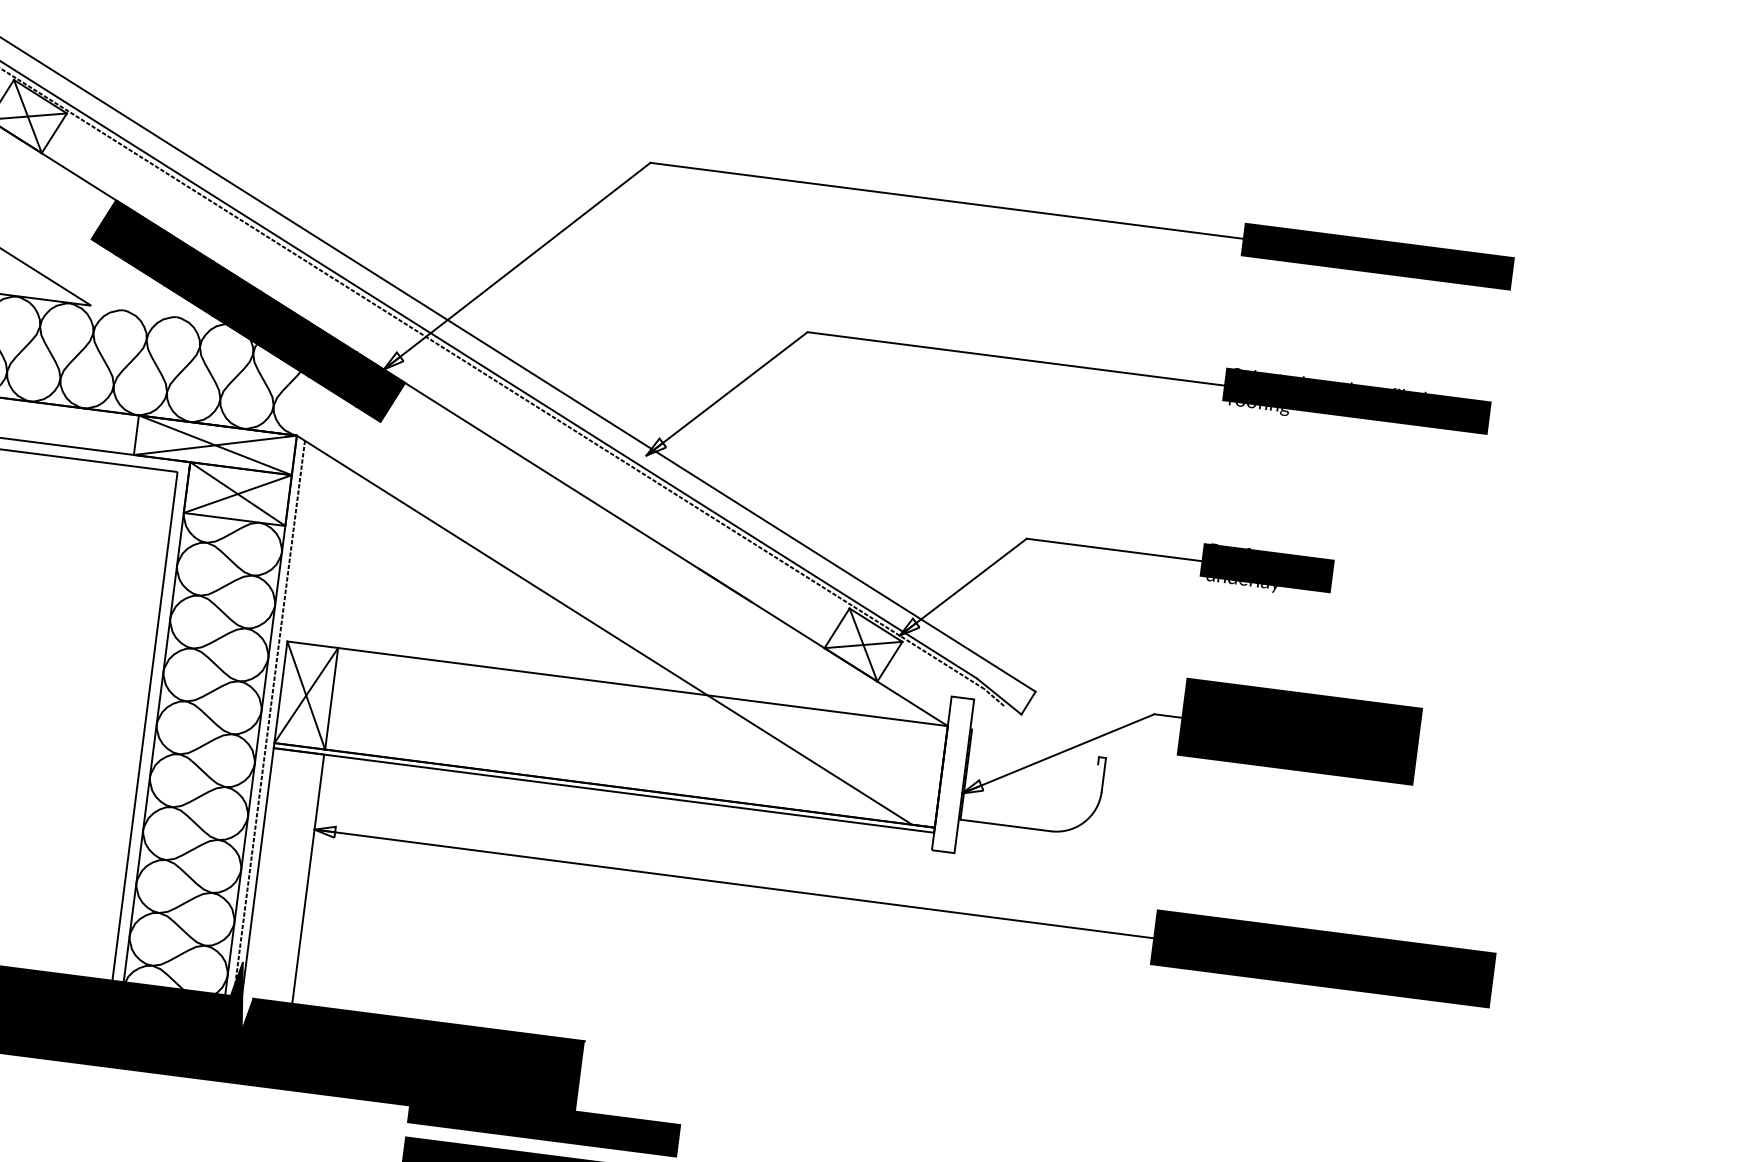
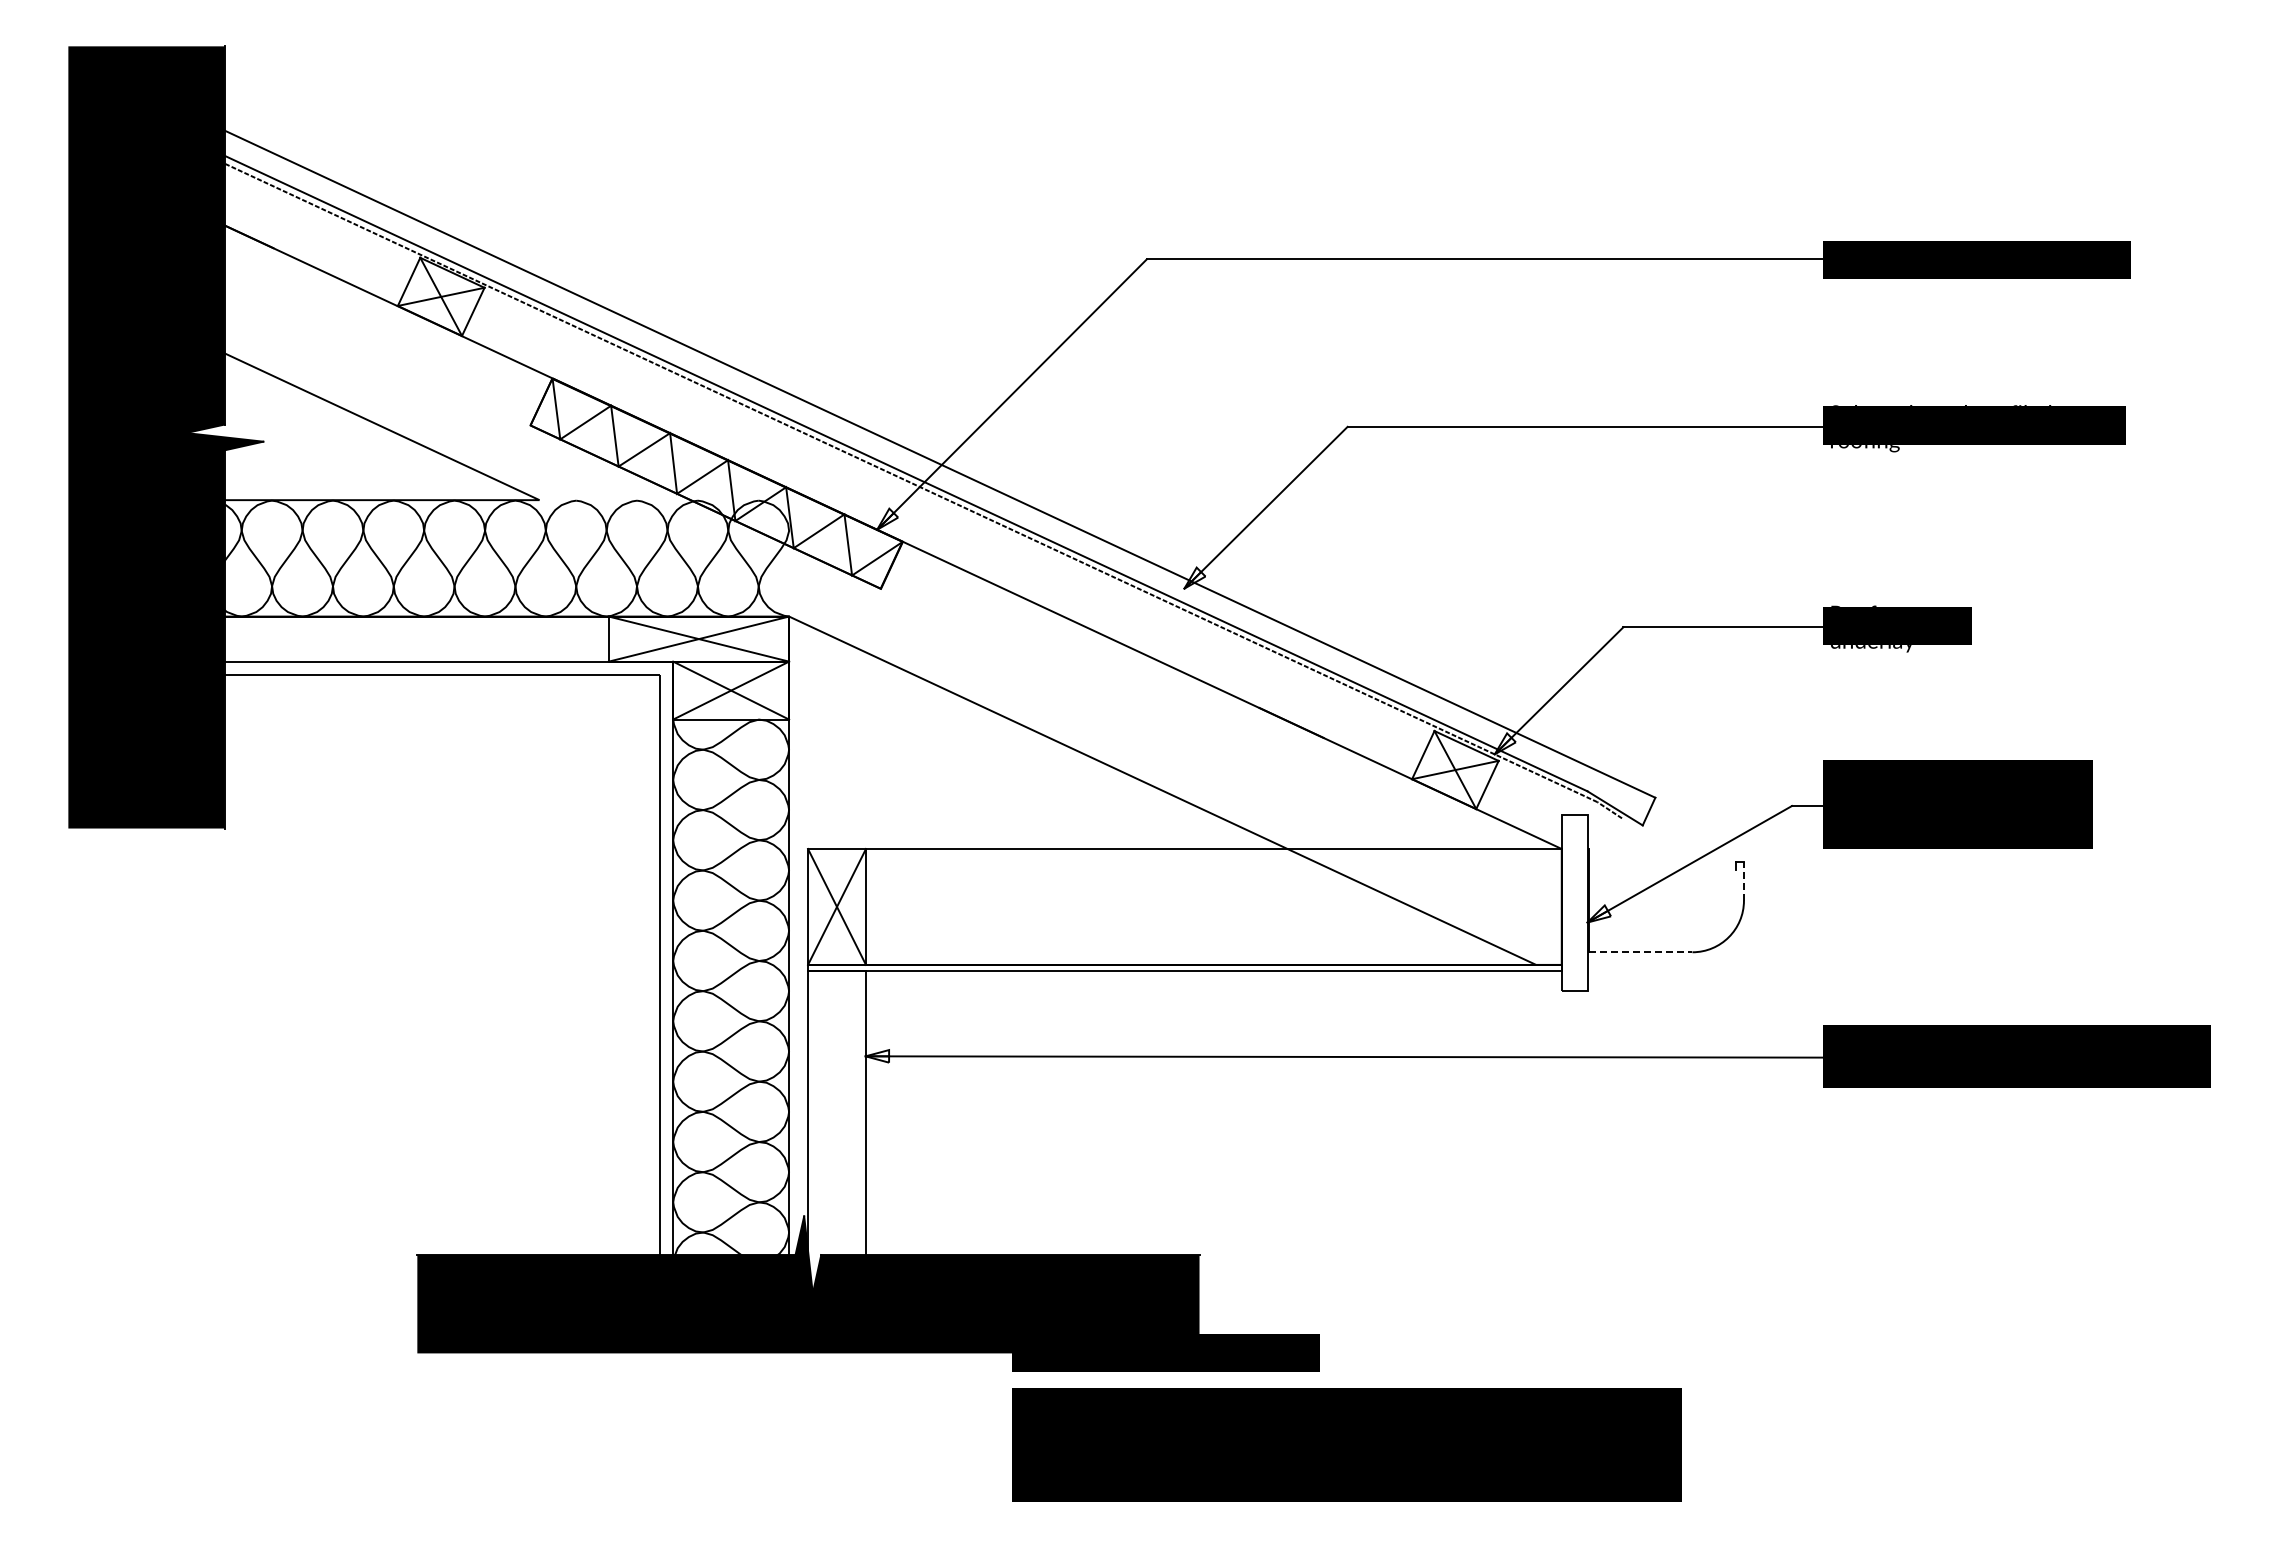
fill: (248, 310) -> (716, 483), removed
line: (266, 734) -> (798, 956), removed
line: (1103, 774) -> (1743, 880), solid -> dashed
line: (1005, 825) -> (1640, 952), solid -> dashed

